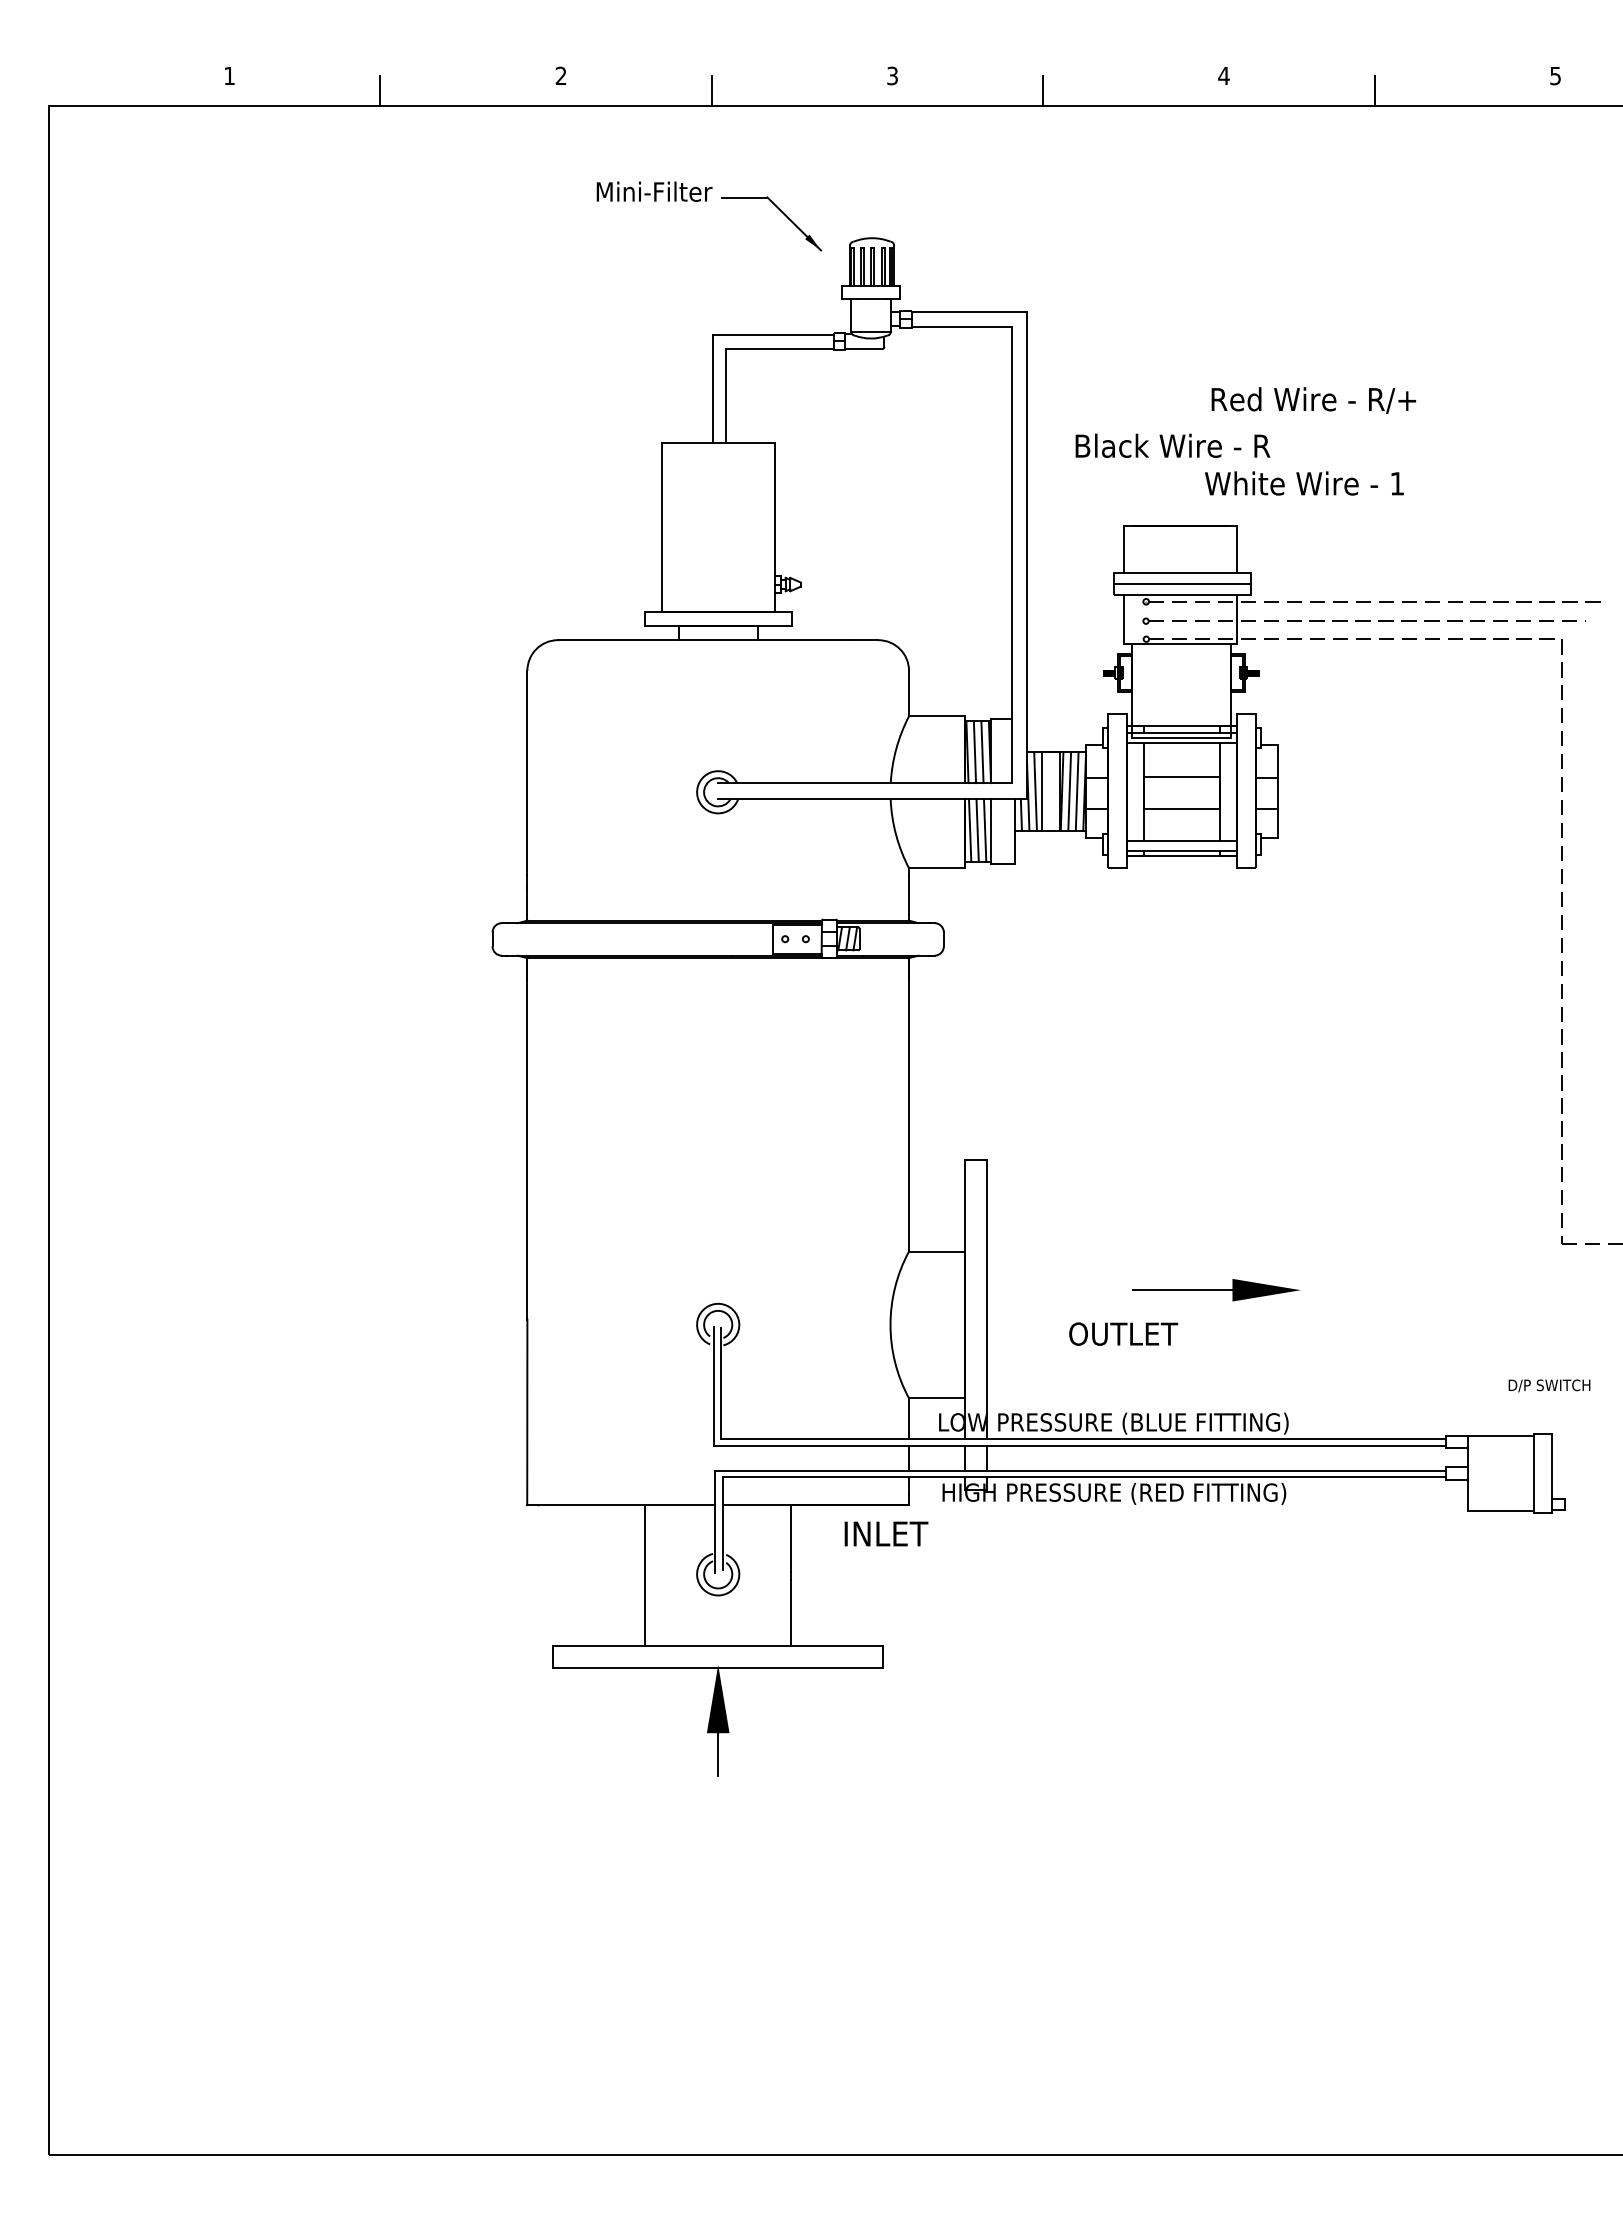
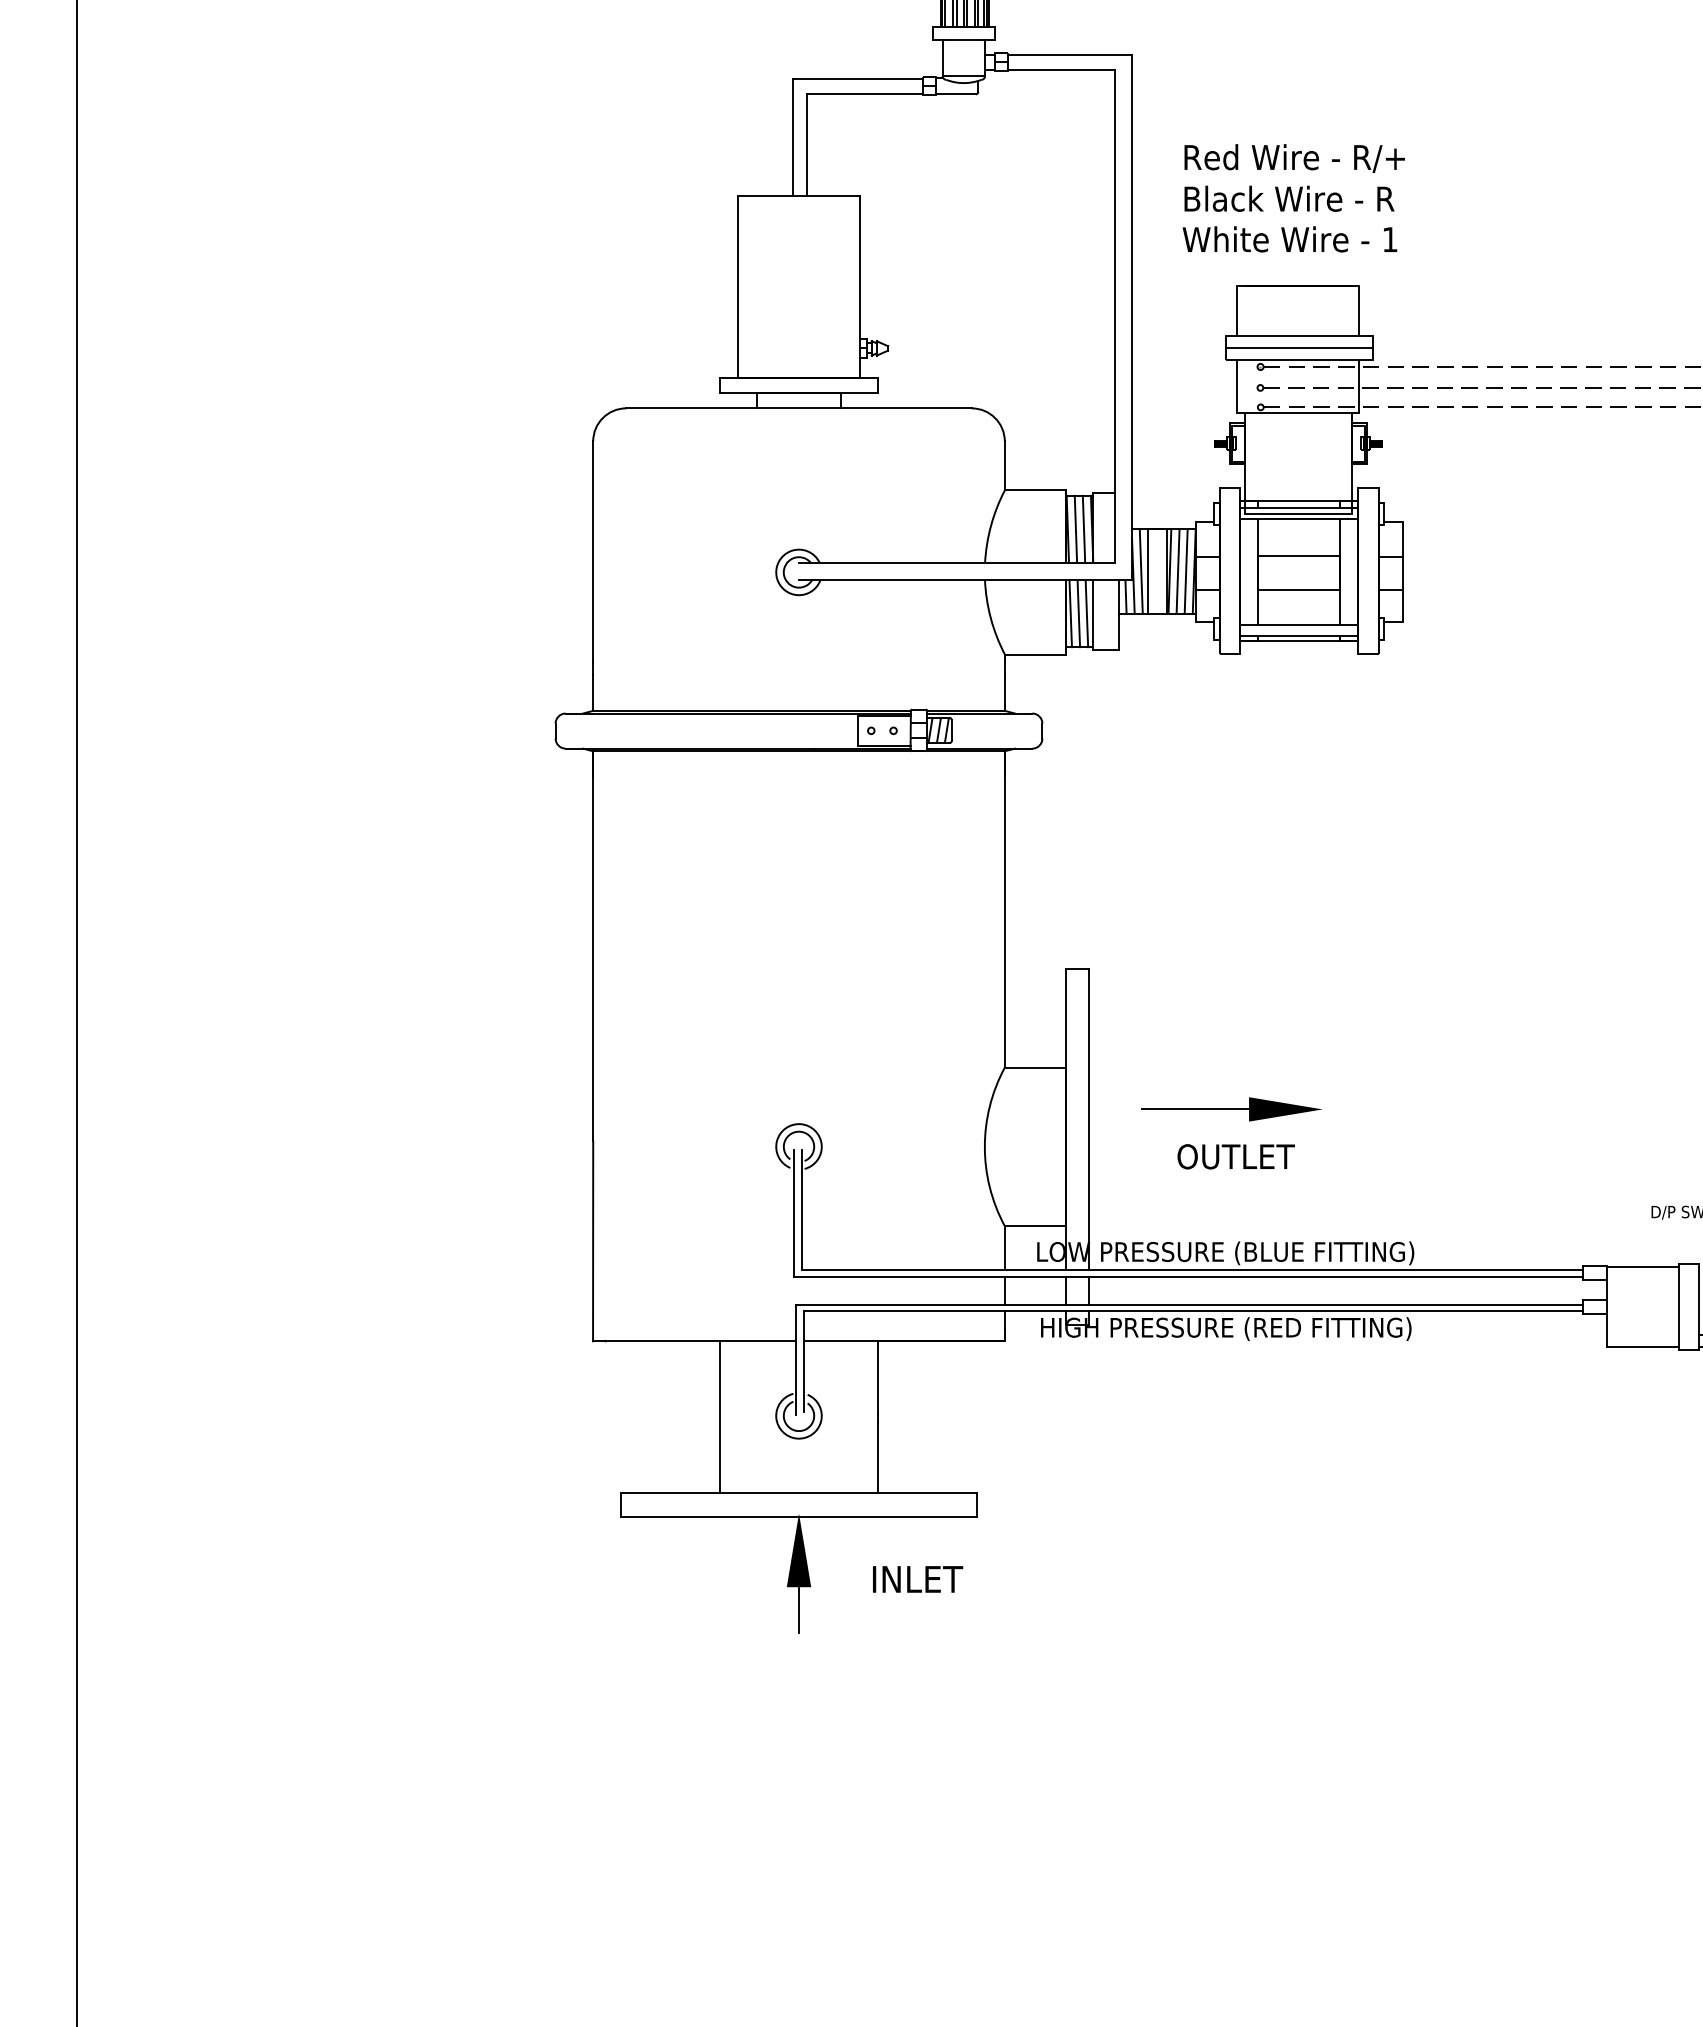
text: (1313, 400) -> (1294, 158), moved
text: (1304, 483) -> (1290, 239), moved
part: (1216, 1290) -> (1231, 1109), moved
text: (886, 1533) -> (917, 1578), moved

